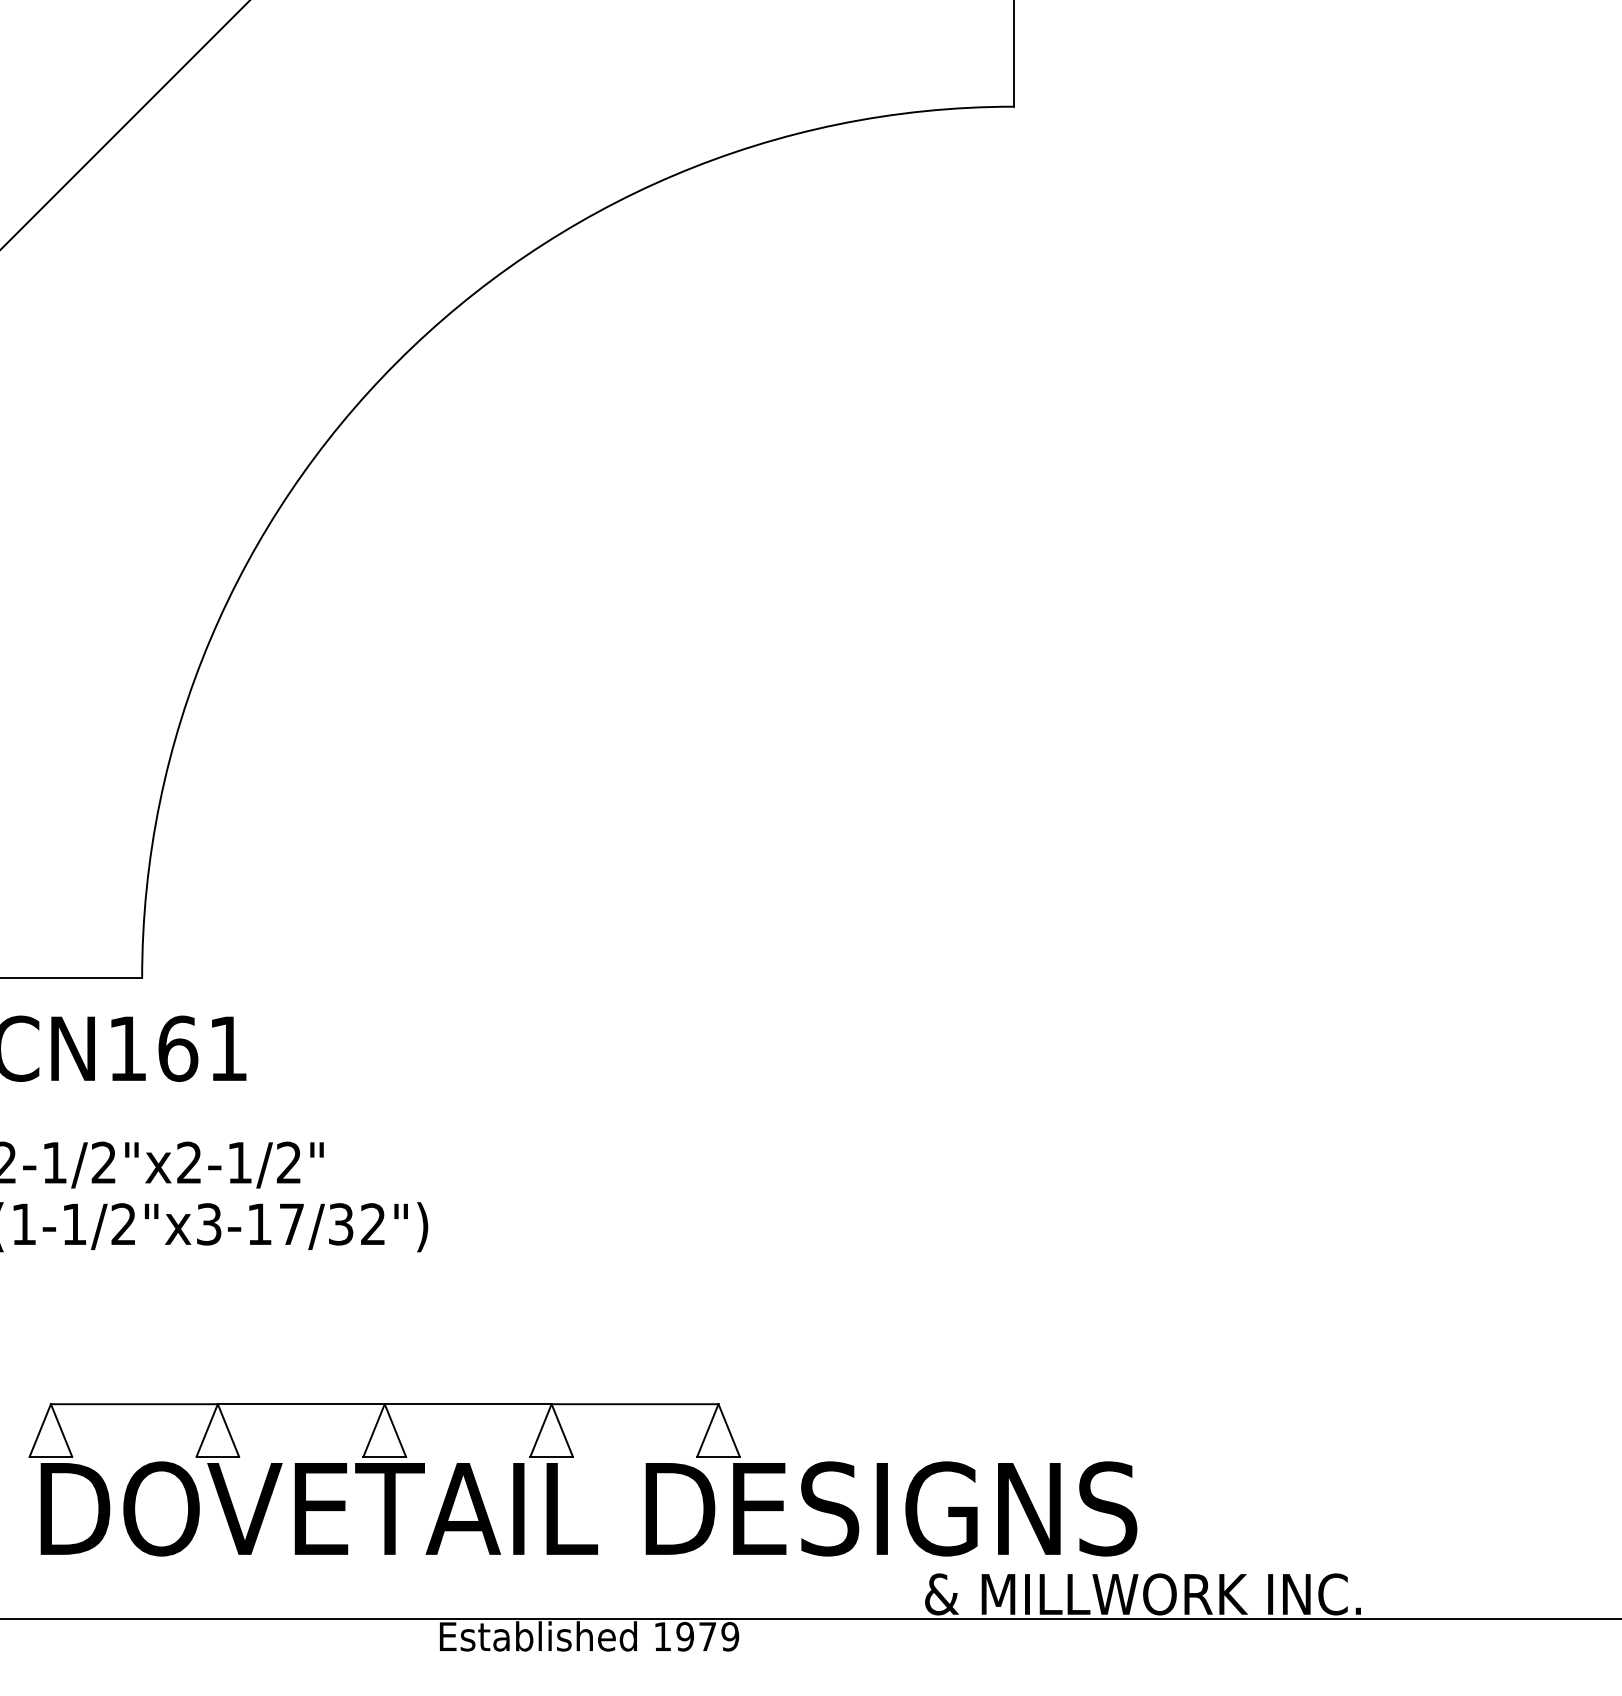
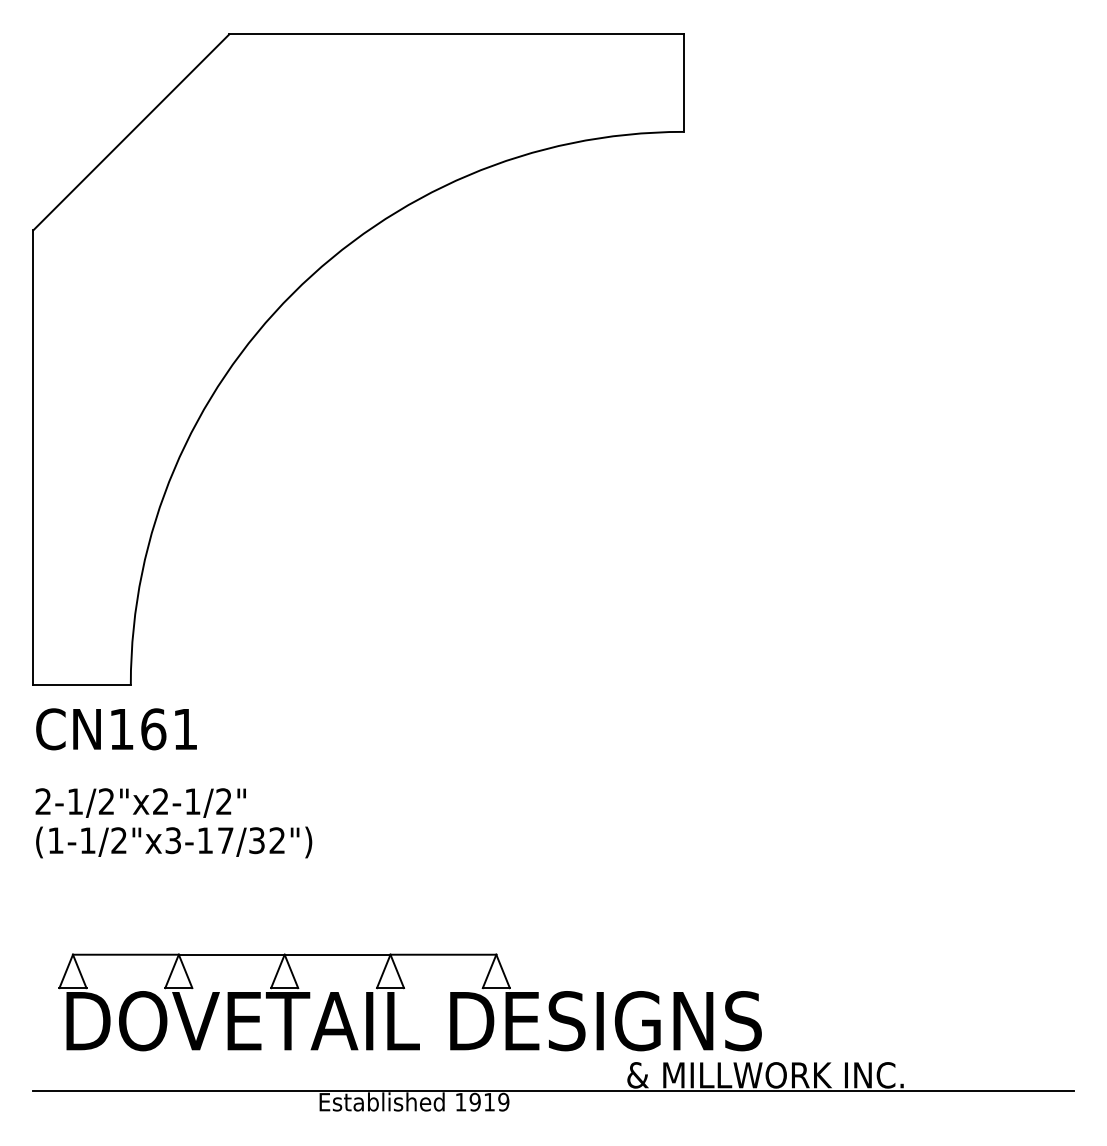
text: (707, 1637) -> (489, 1102), 1979 -> 1919

